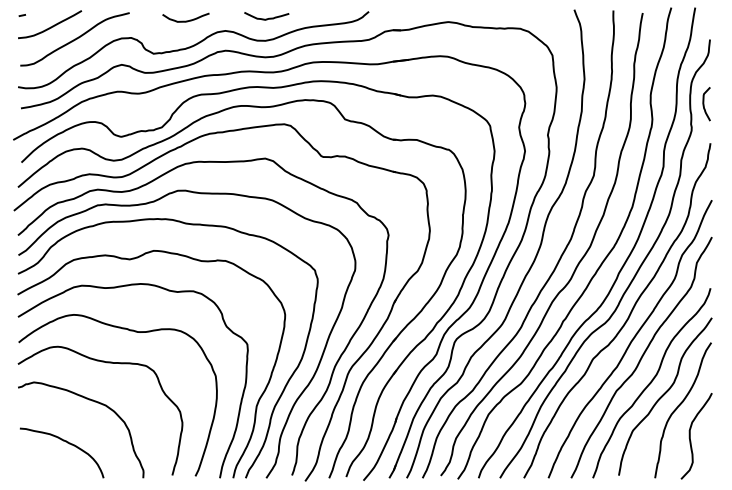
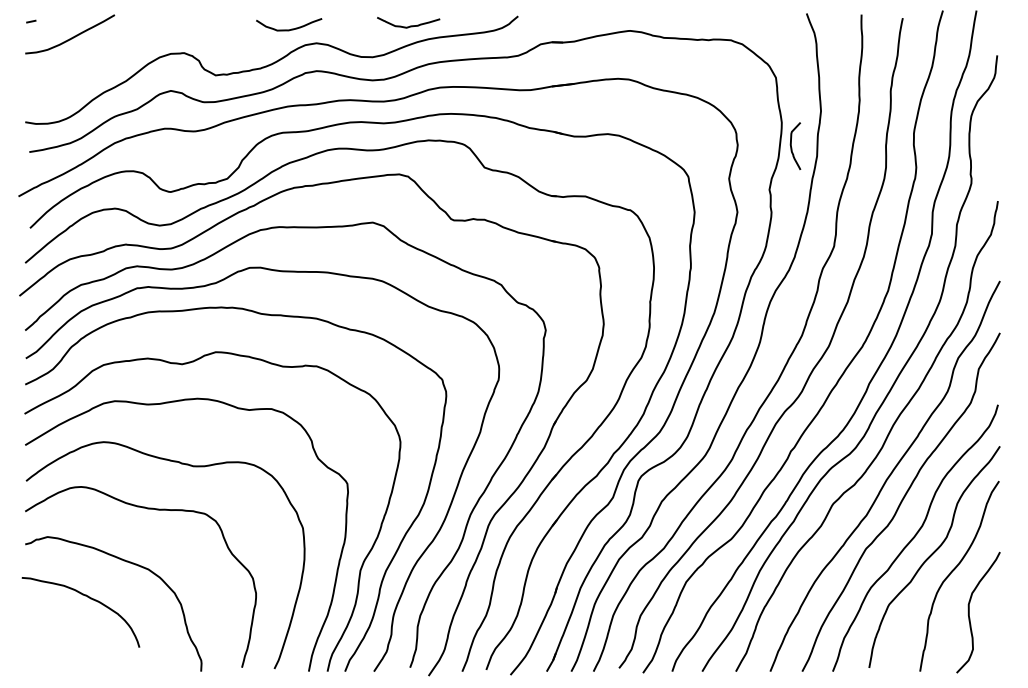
curve: (267, 18) -> (409, 25), moved
curve: (187, 20) -> (291, 28), moved
curve: (75, 38) -> (105, 54), removed
curve: (704, 105) -> (792, 147), moved
curve: (68, 443) -> (90, 599), moved

